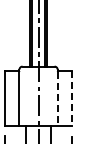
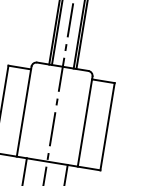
line: (57, 99) -> (84, 124), dashed -> solid
line: (71, 99) -> (106, 127), dashed -> solid

